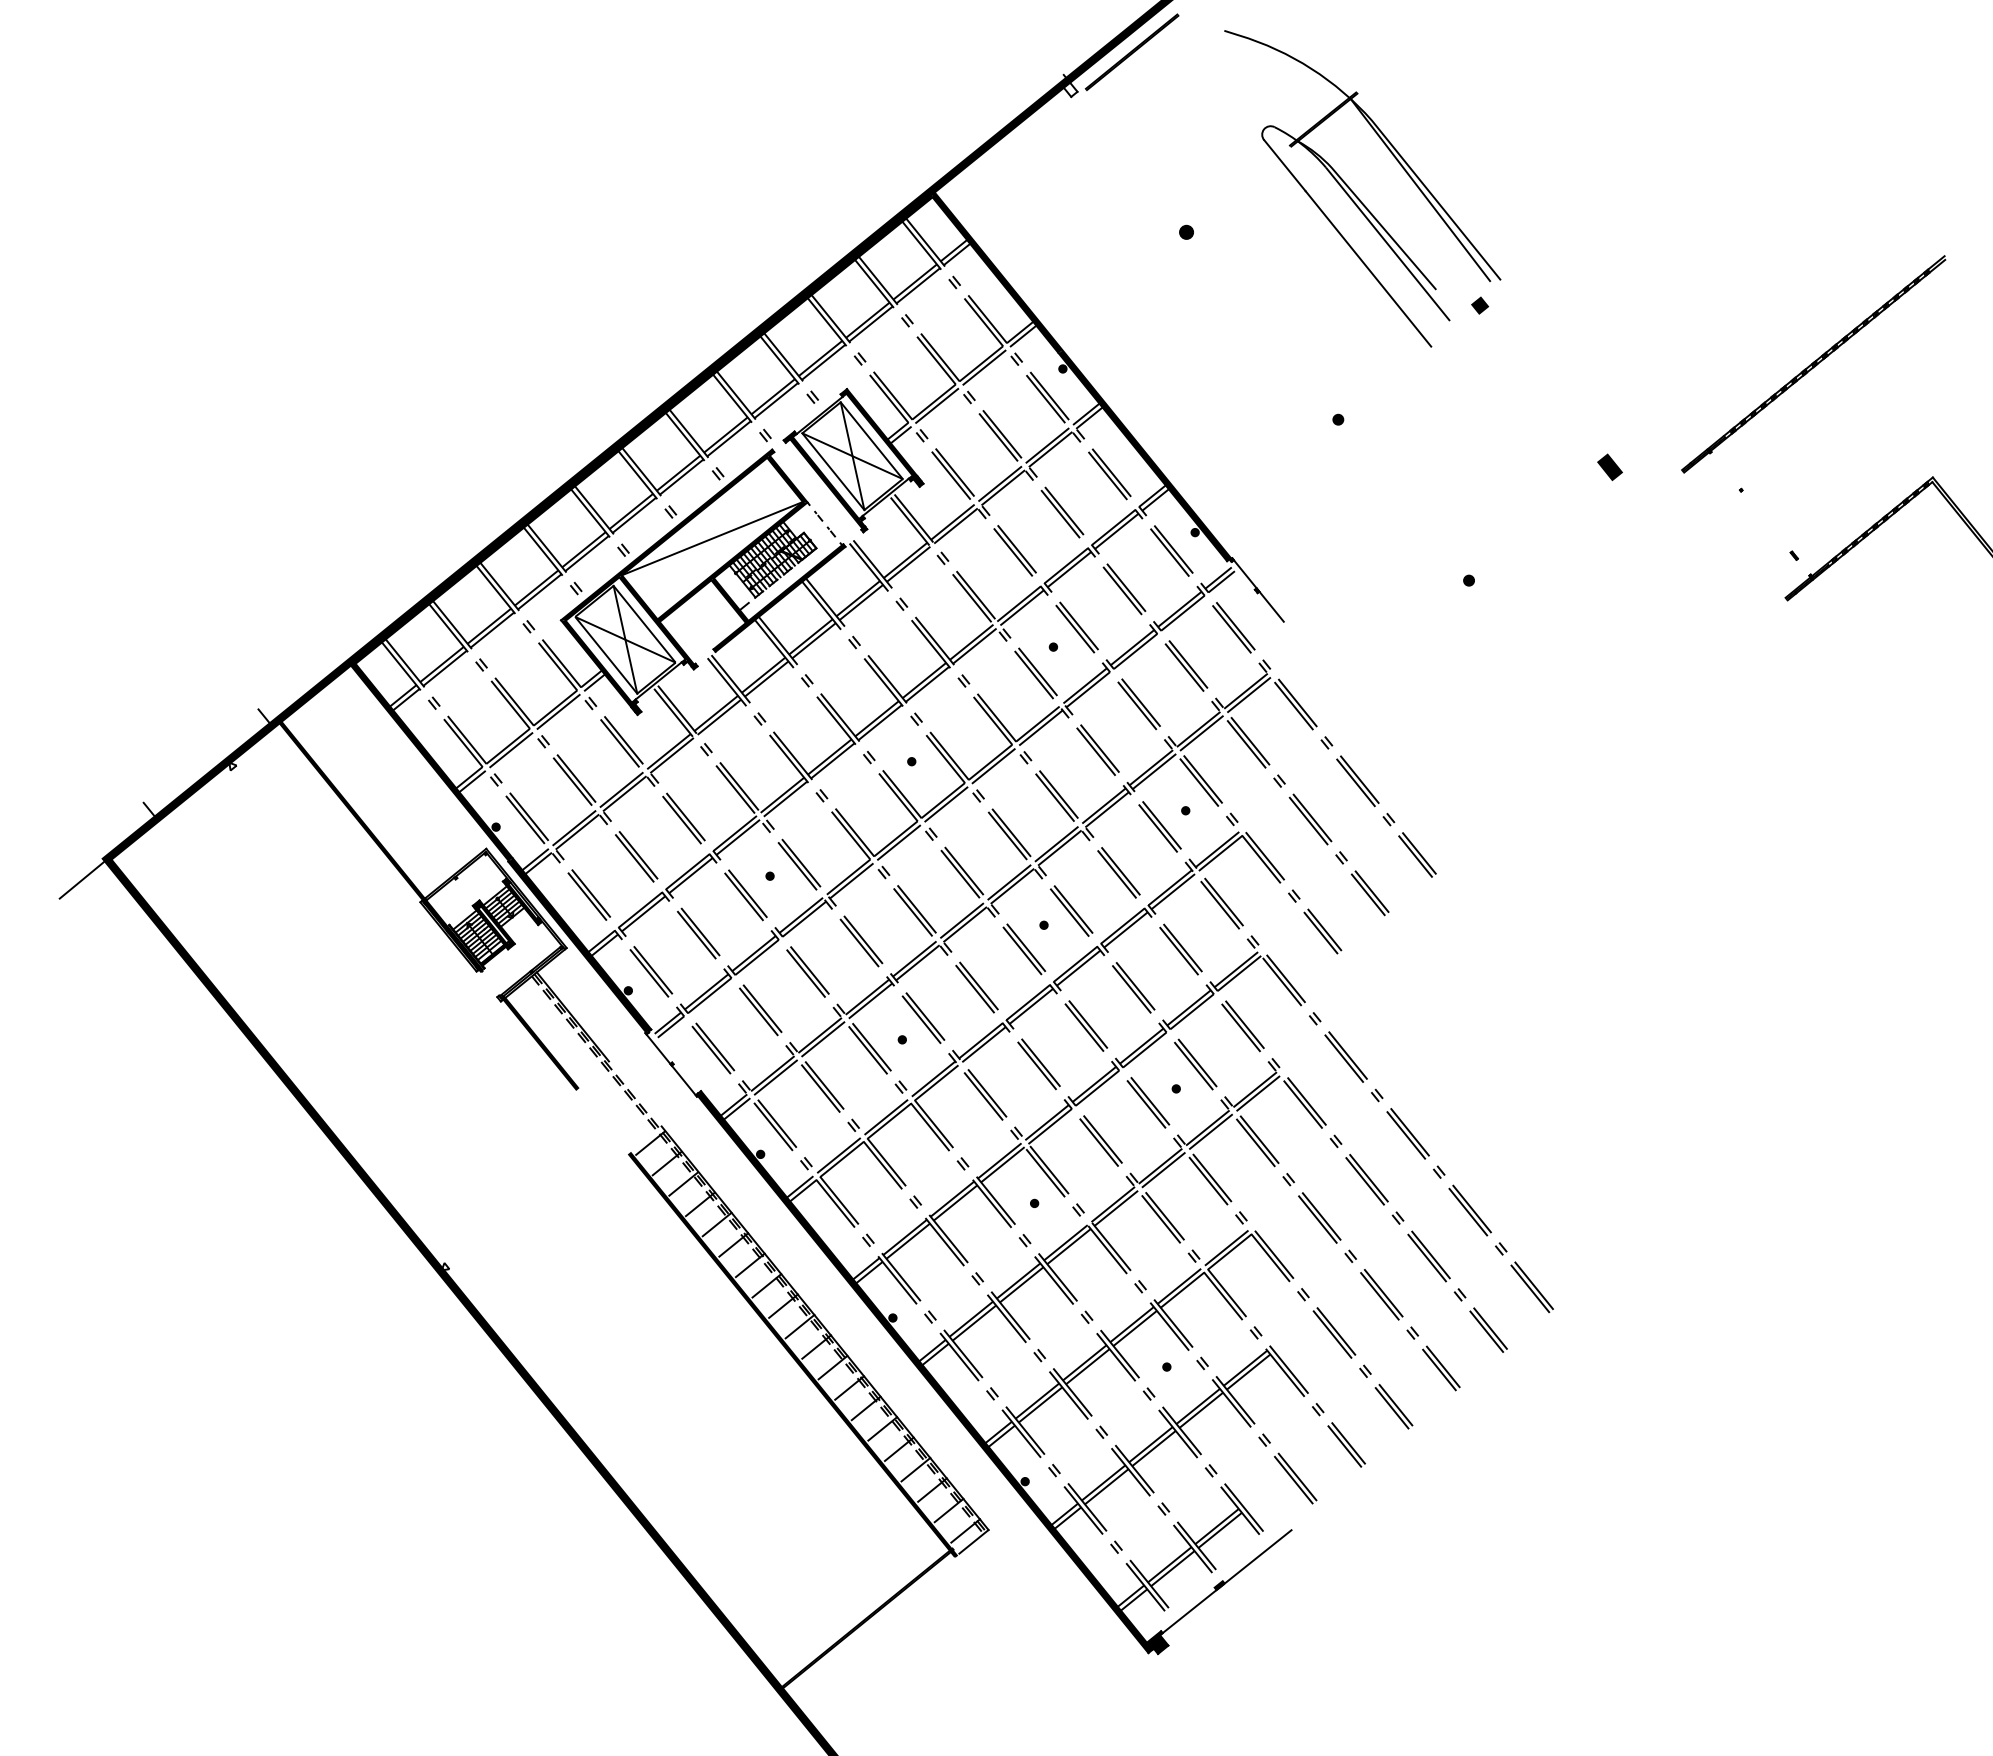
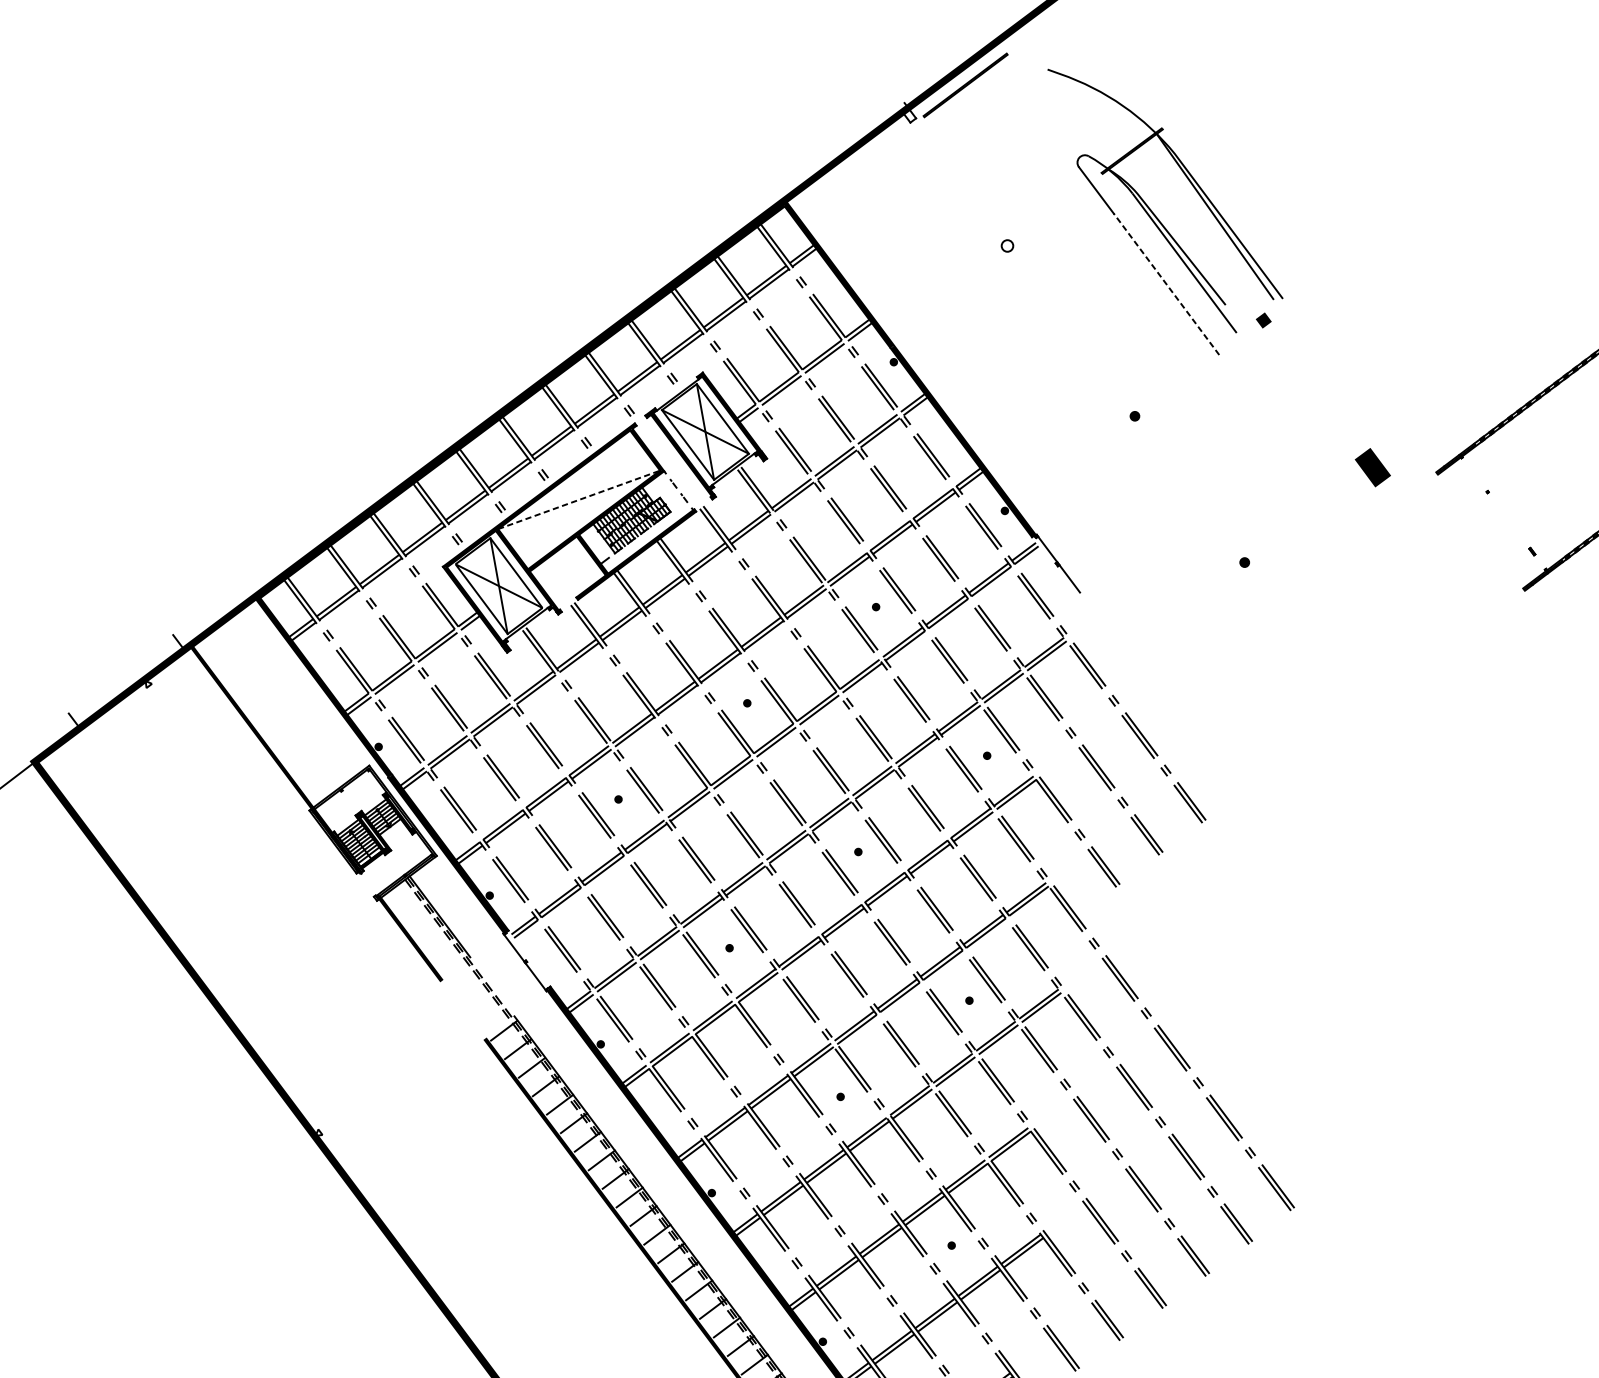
fill: (1186, 231) -> (1007, 245), removed
line: (1368, 268) -> (1166, 283), solid -> dashed
part: (1609, 466) -> (1372, 466), size x1.6
line: (712, 538) -> (579, 499), solid -> dashed

